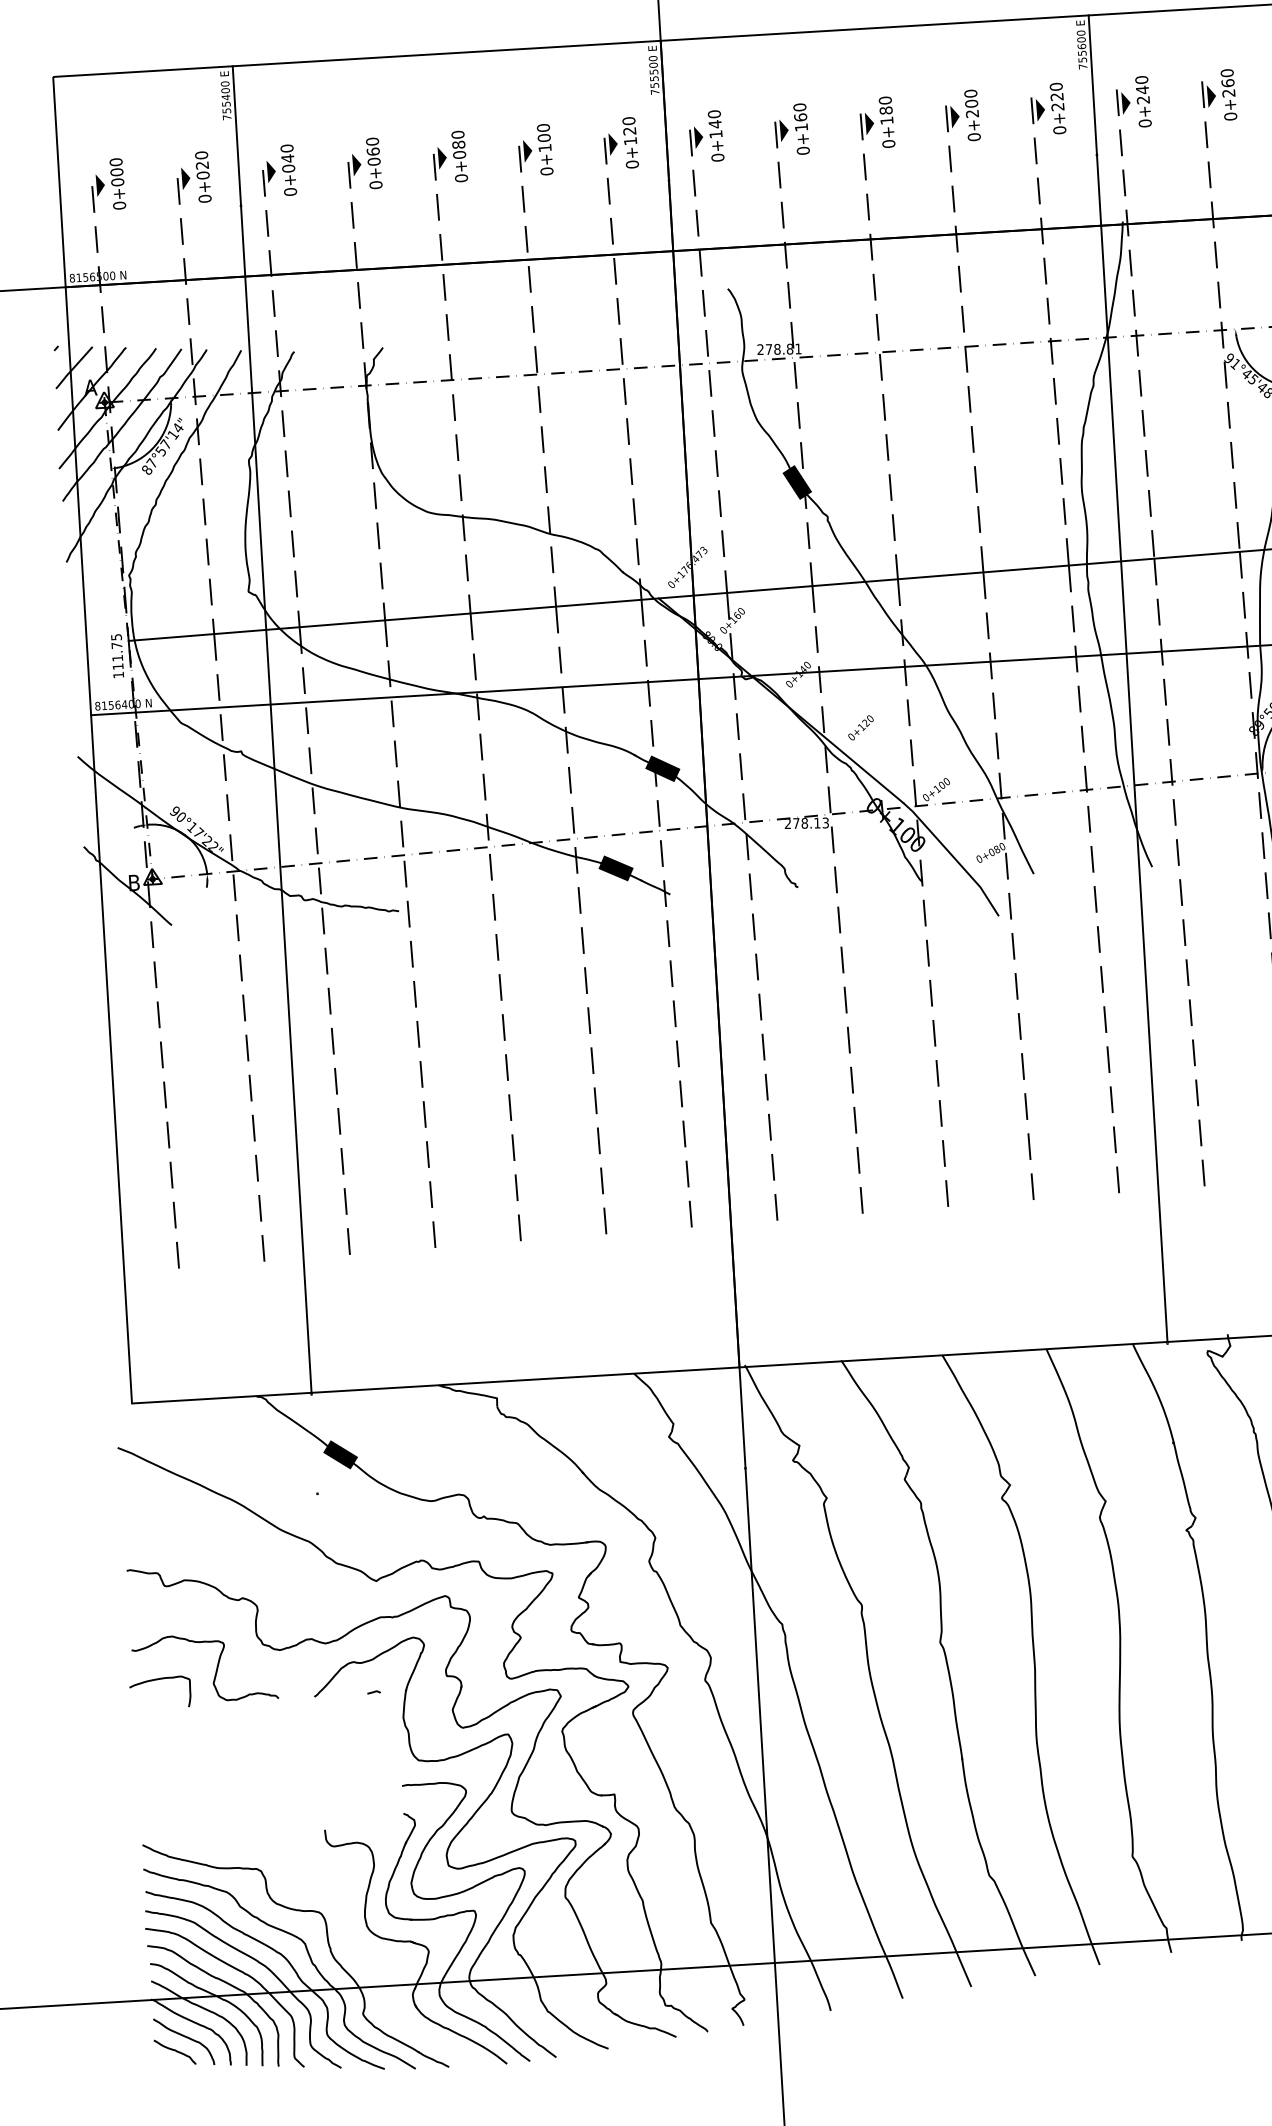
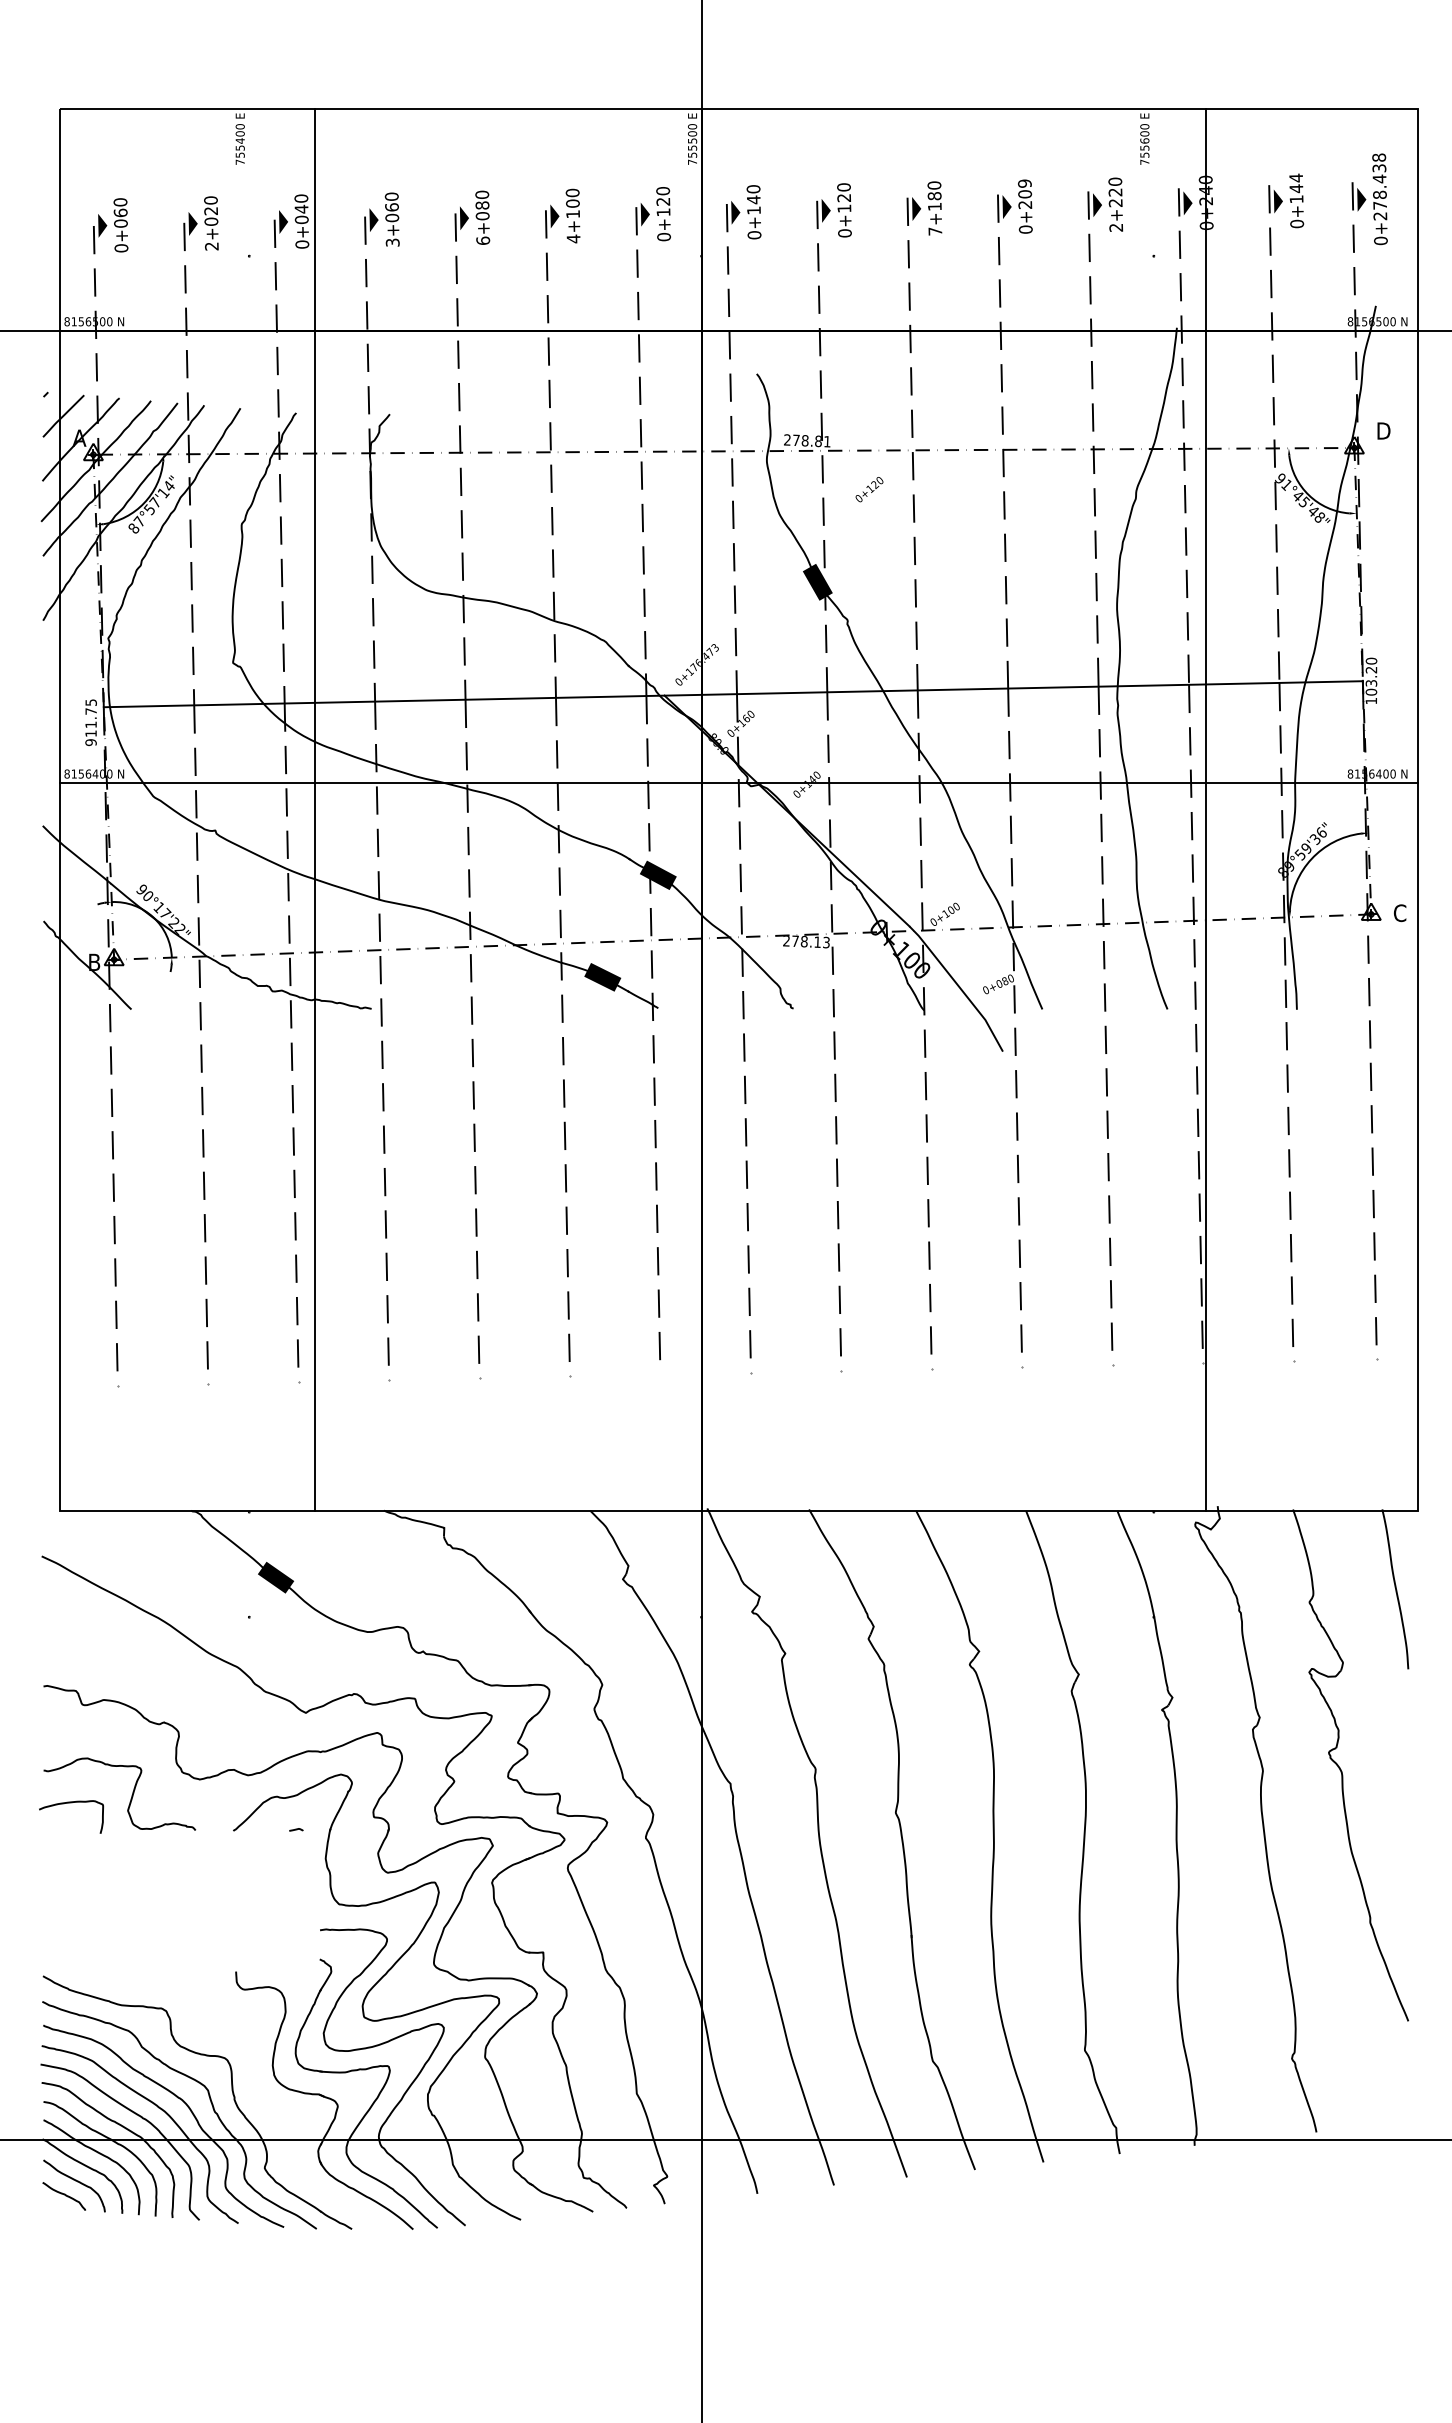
text: (1228, 83) -> (1296, 188), 0+260 -> 0+144
text: (970, 93) -> (1024, 183), 0+200 -> 0+209
text: (800, 116) -> (844, 197), 0+160 -> 0+120
text: (1059, 130) -> (1116, 227), 0+220 -> 2+220
text: (888, 144) -> (935, 231), 0+180 -> 7+180
text: (546, 170) -> (573, 238), 0+100 -> 4+100
text: (116, 171) -> (120, 212), 0+000 -> 0+060
text: (460, 178) -> (482, 240), 0+080 -> 6+080
text: (375, 184) -> (392, 242), 0+060 -> 3+060
text: (204, 198) -> (211, 246), 0+020 -> 2+020
text: (118, 675) -> (90, 742), 111.75 -> 911.75
line: (1127, 678) -> (1205, 809), moved
text: (860, 727) -> (869, 489), moved
line: (272, 729) -> (315, 809), moved

